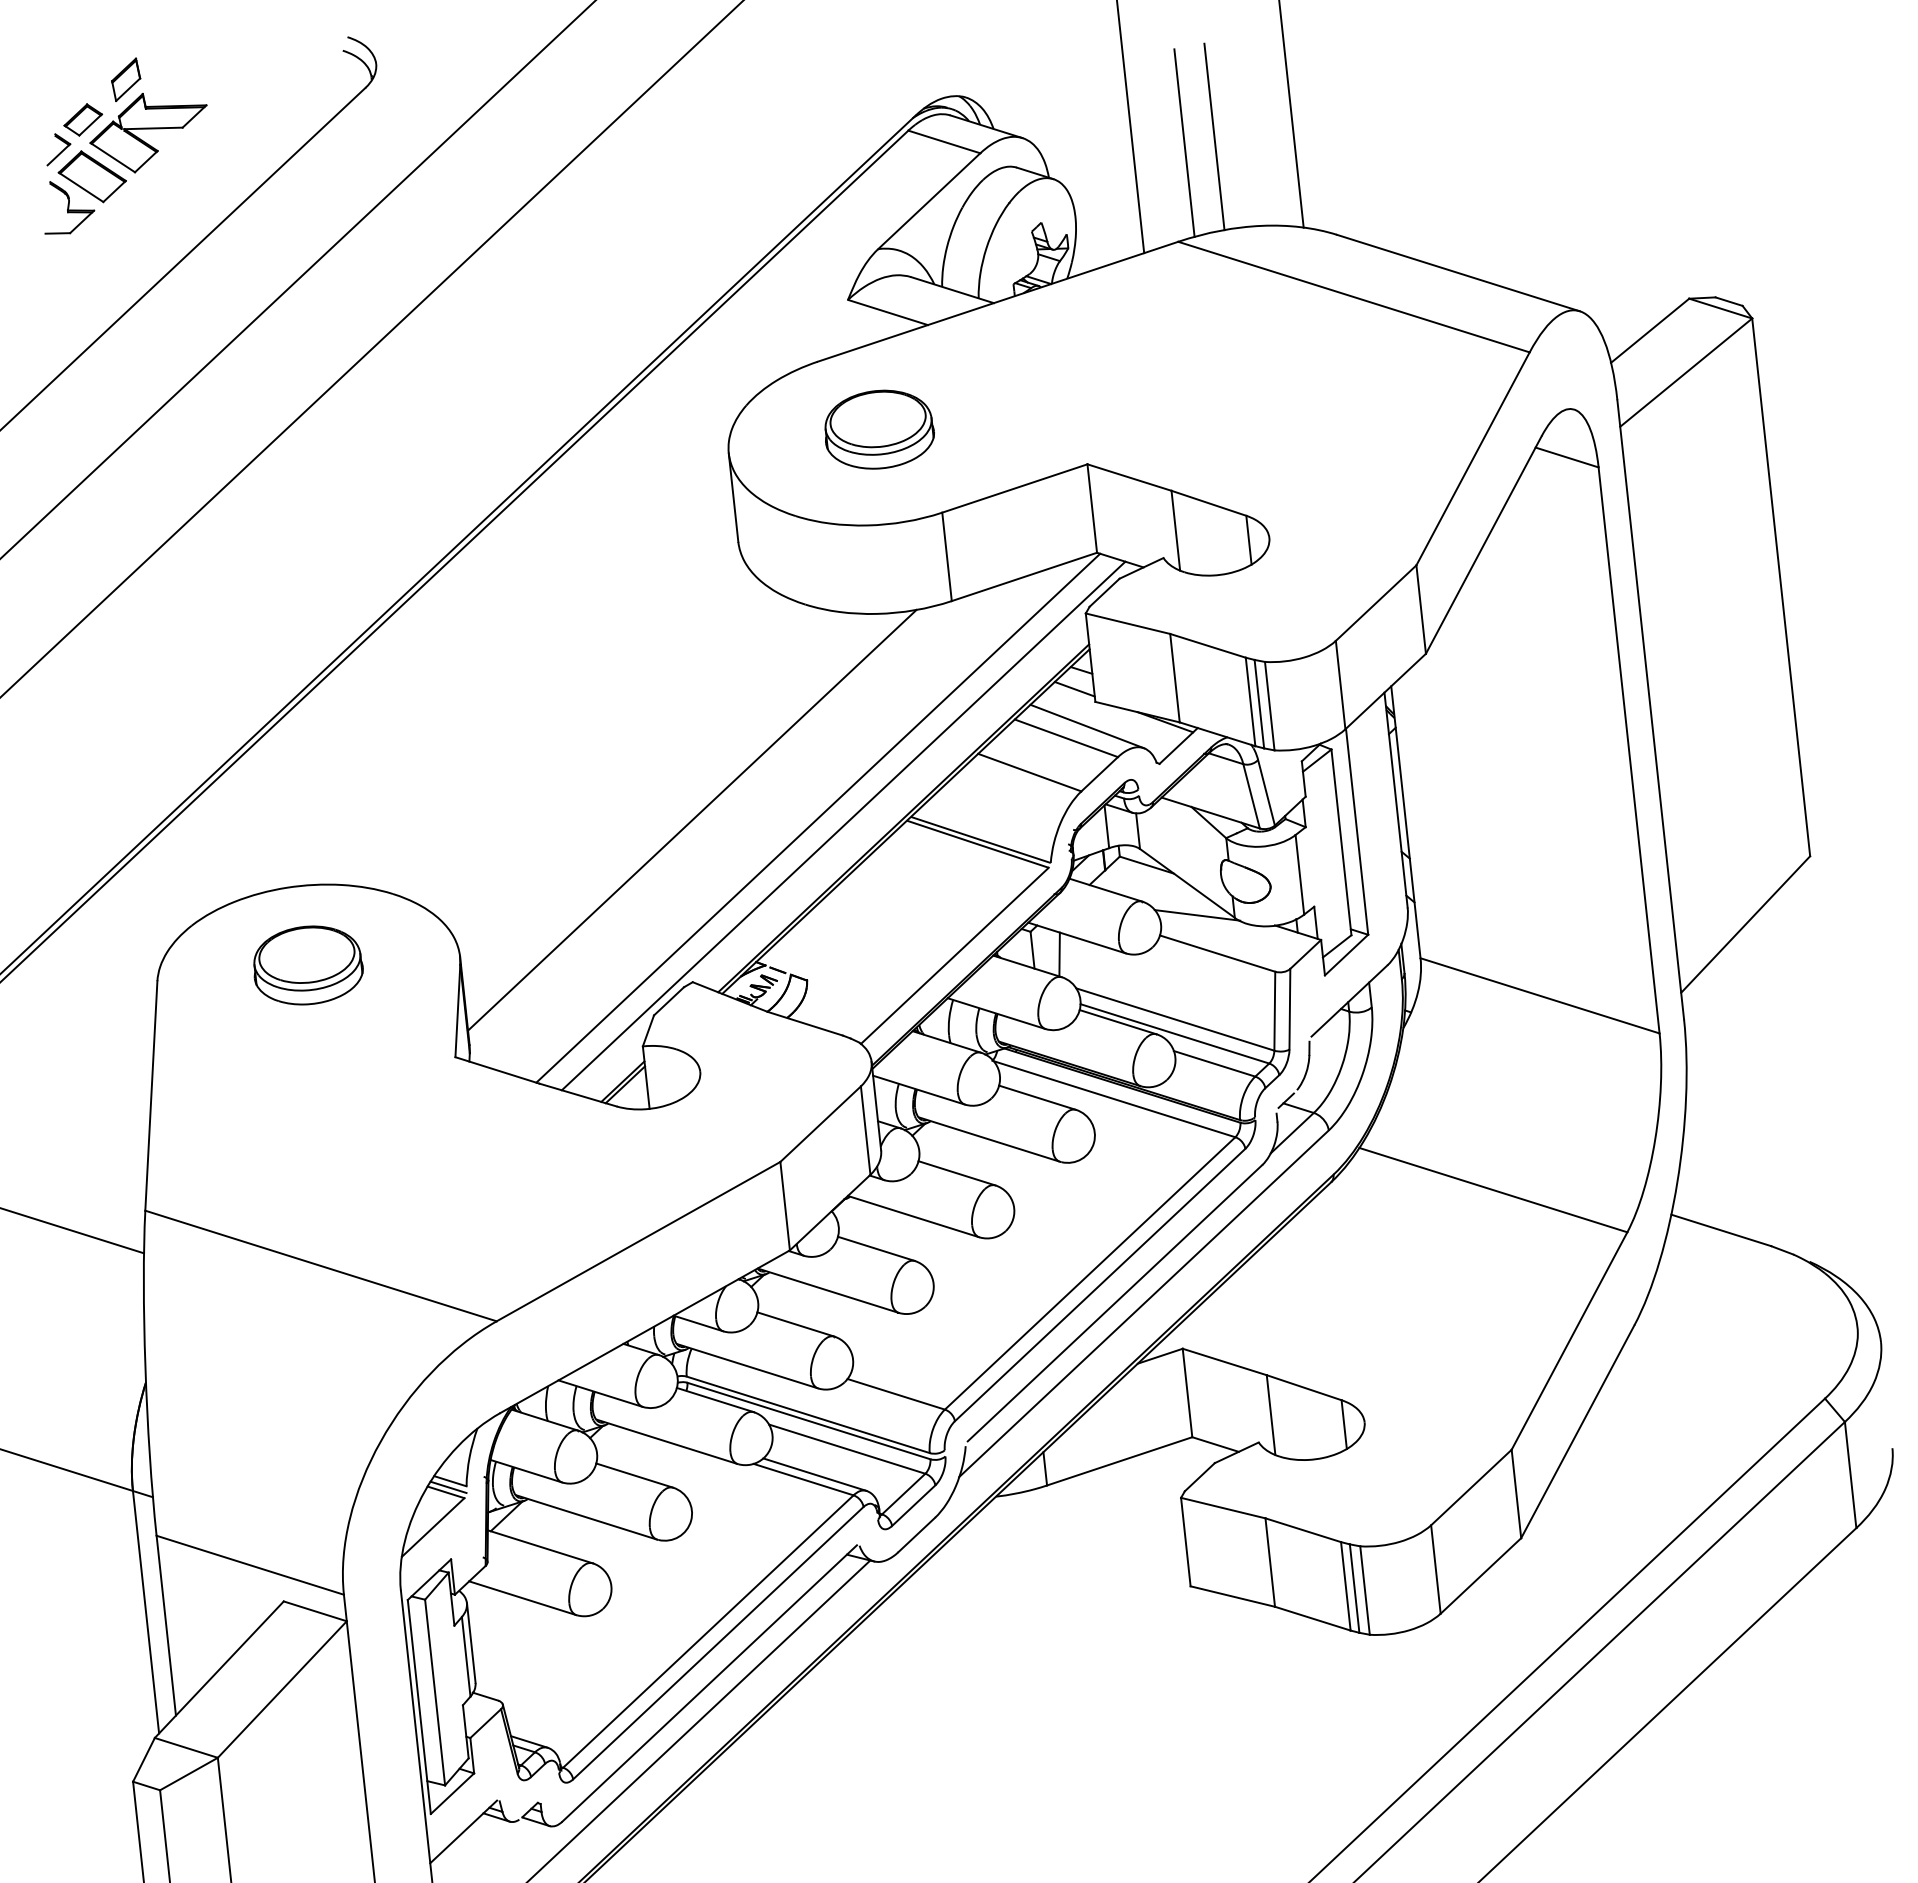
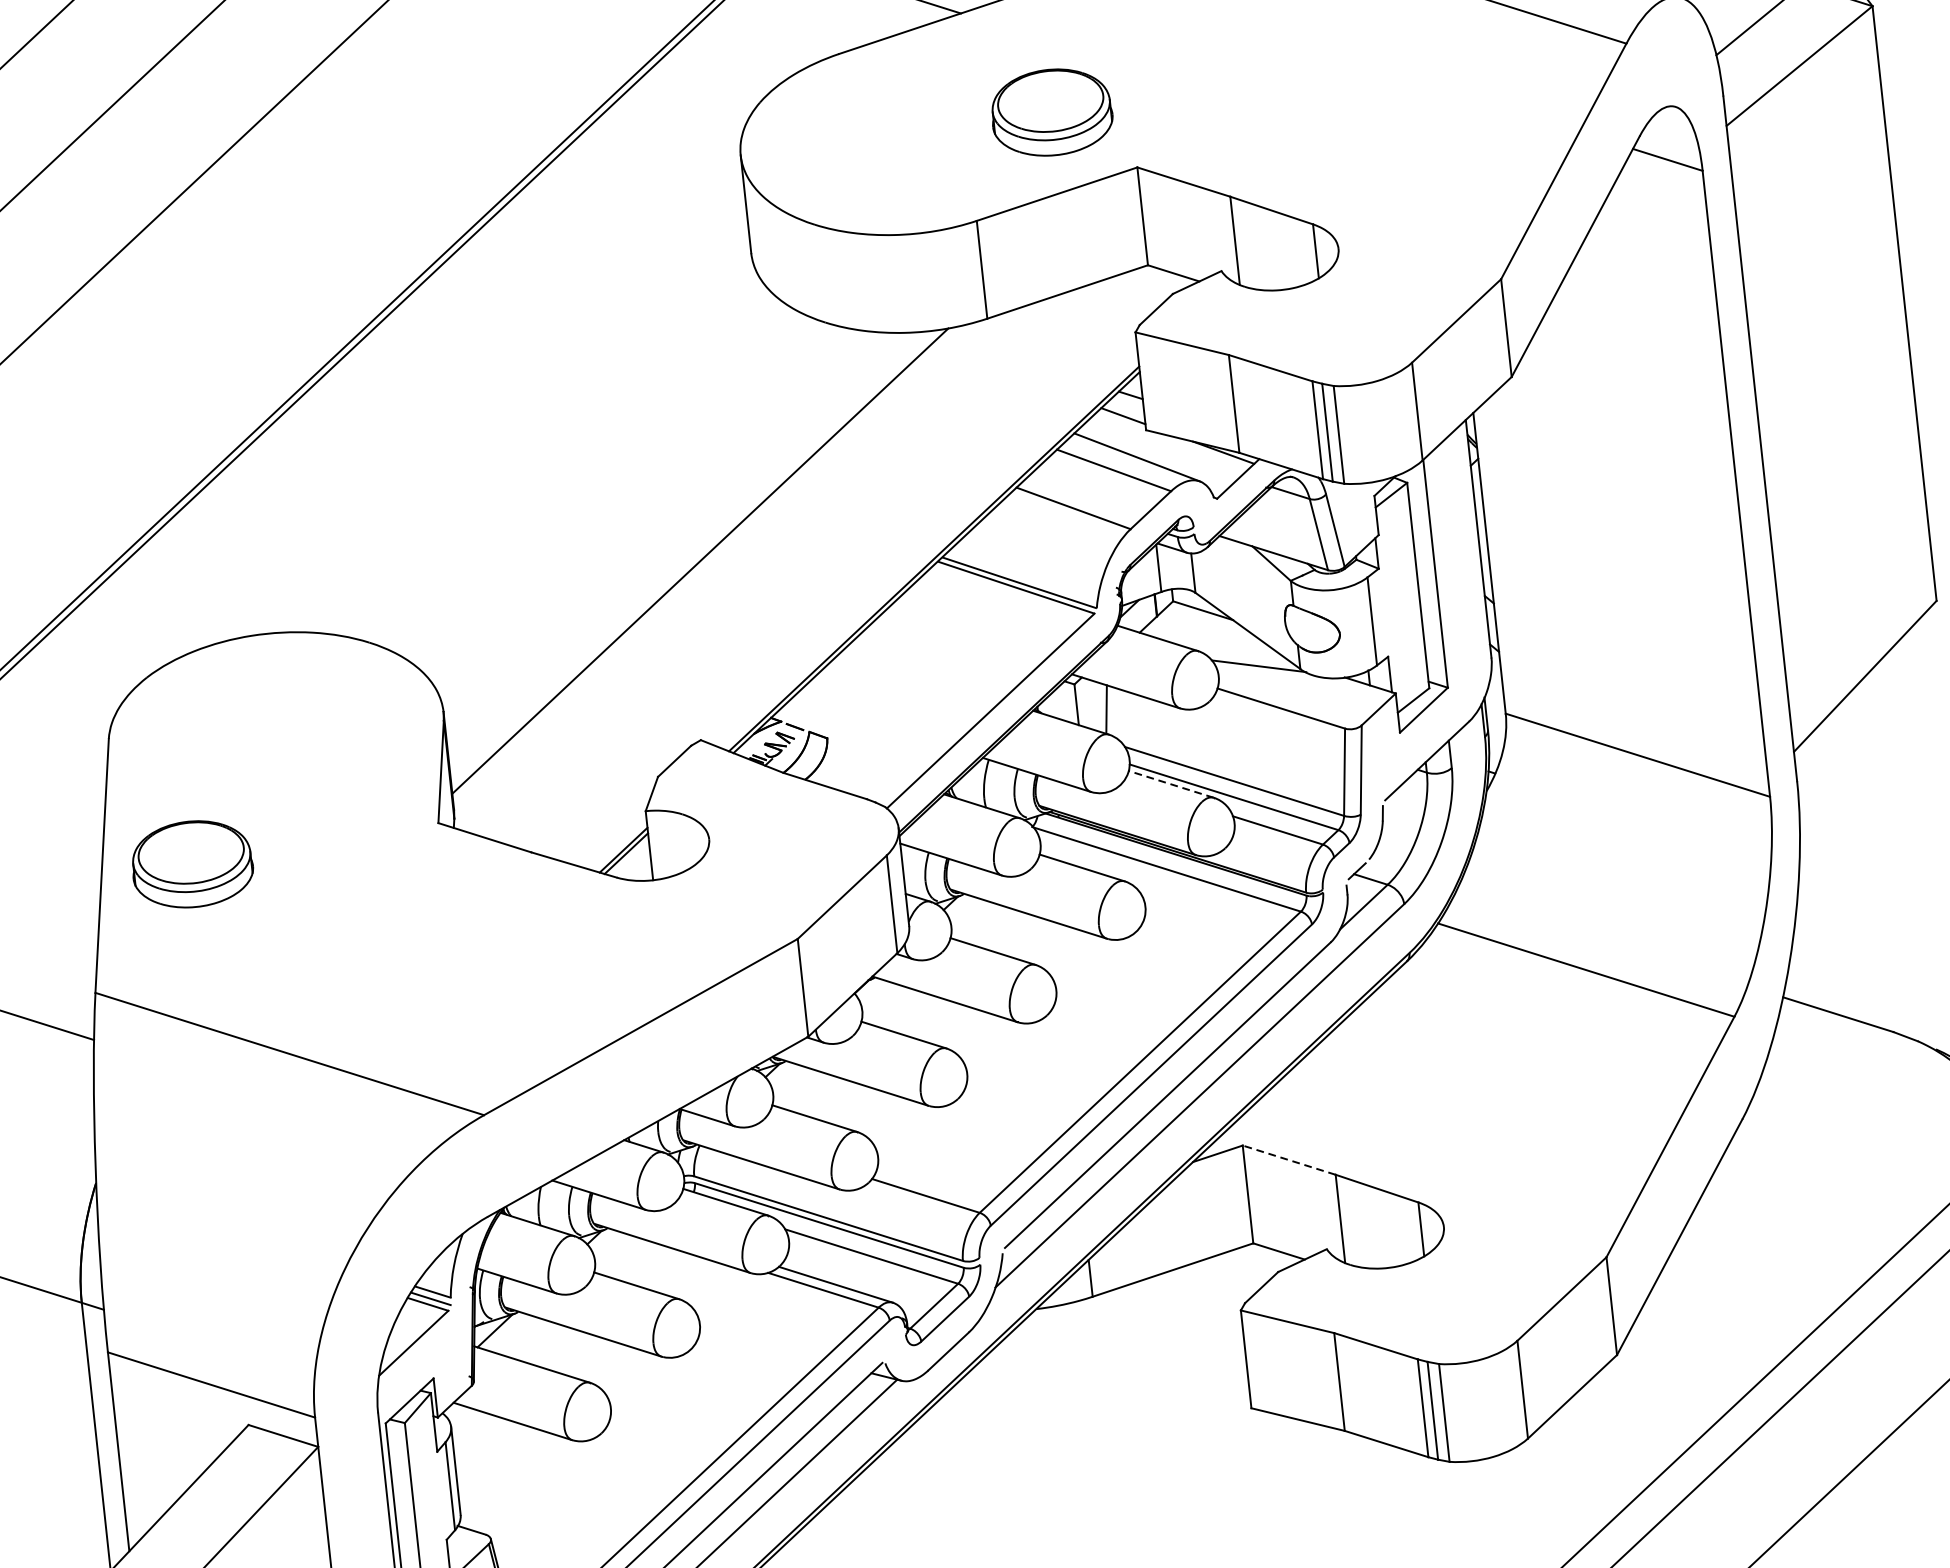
part: (879, 429) -> (1052, 112), moved
line: (818, 817) -> (839, 558), removed
line: (843, 825) -> (867, 566), removed
part: (308, 965) -> (192, 864), moved
line: (1117, 1022) -> (1170, 784), solid -> dashed
line: (1224, 1361) -> (1288, 1159), solid -> dashed

